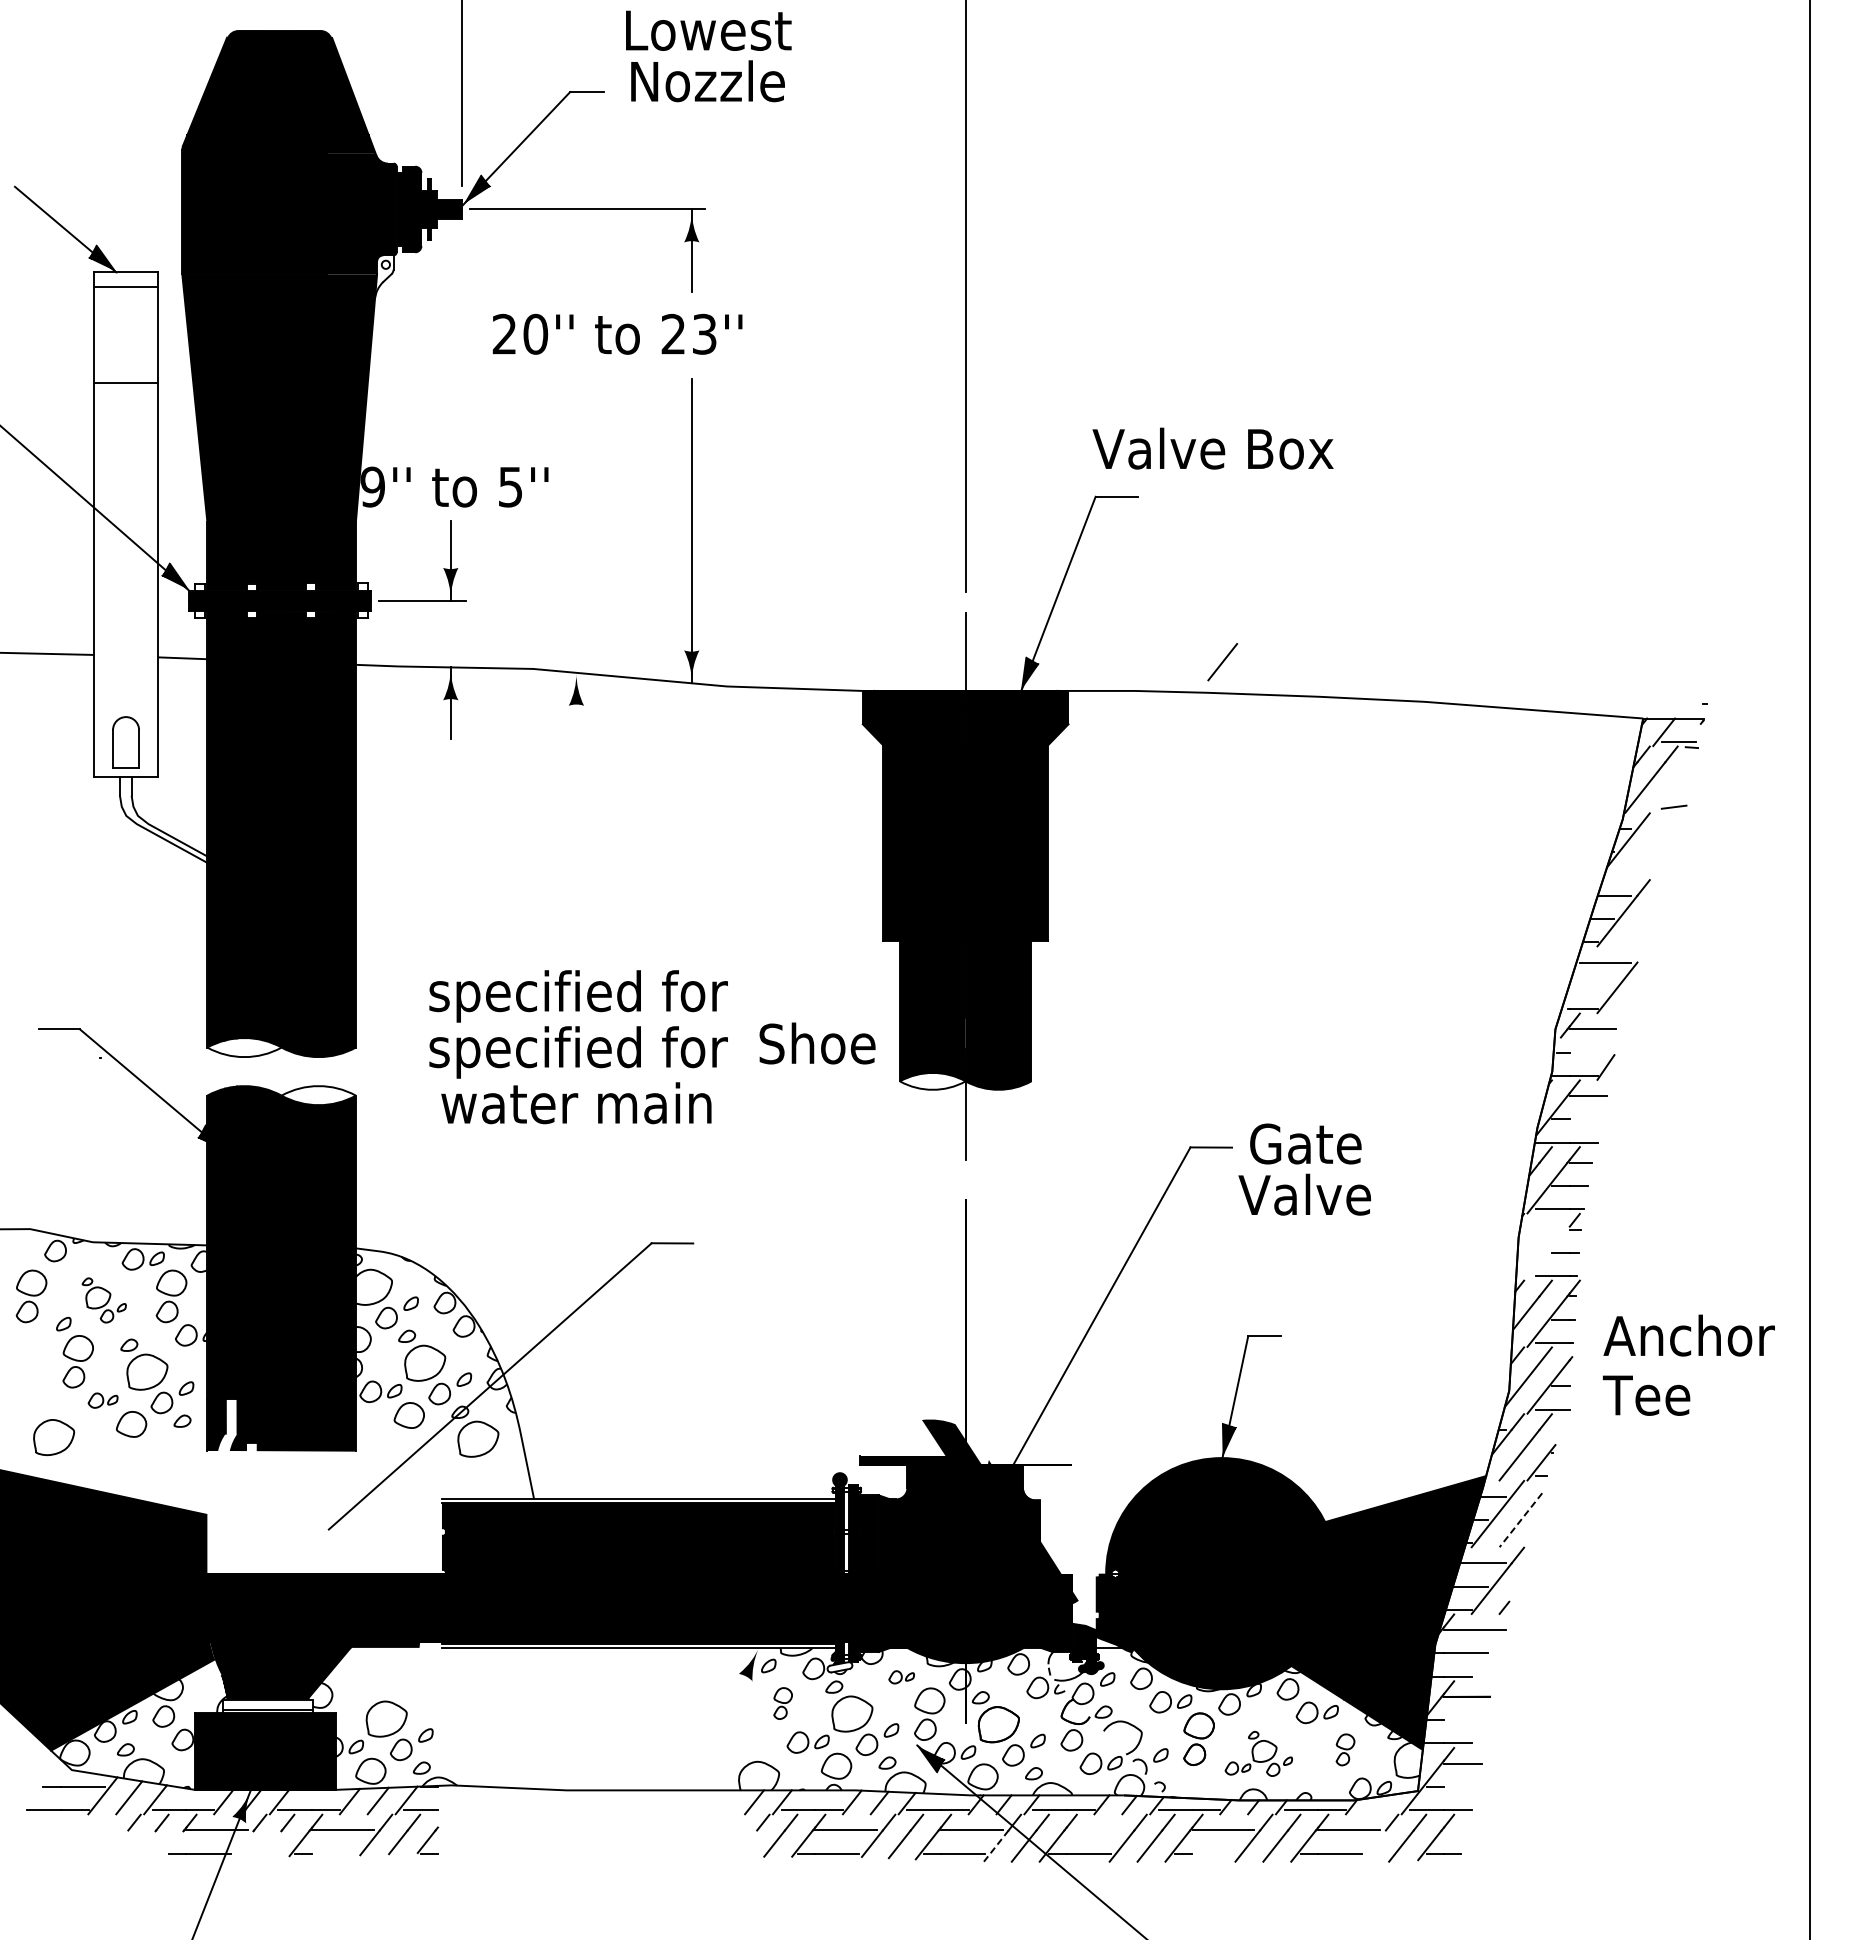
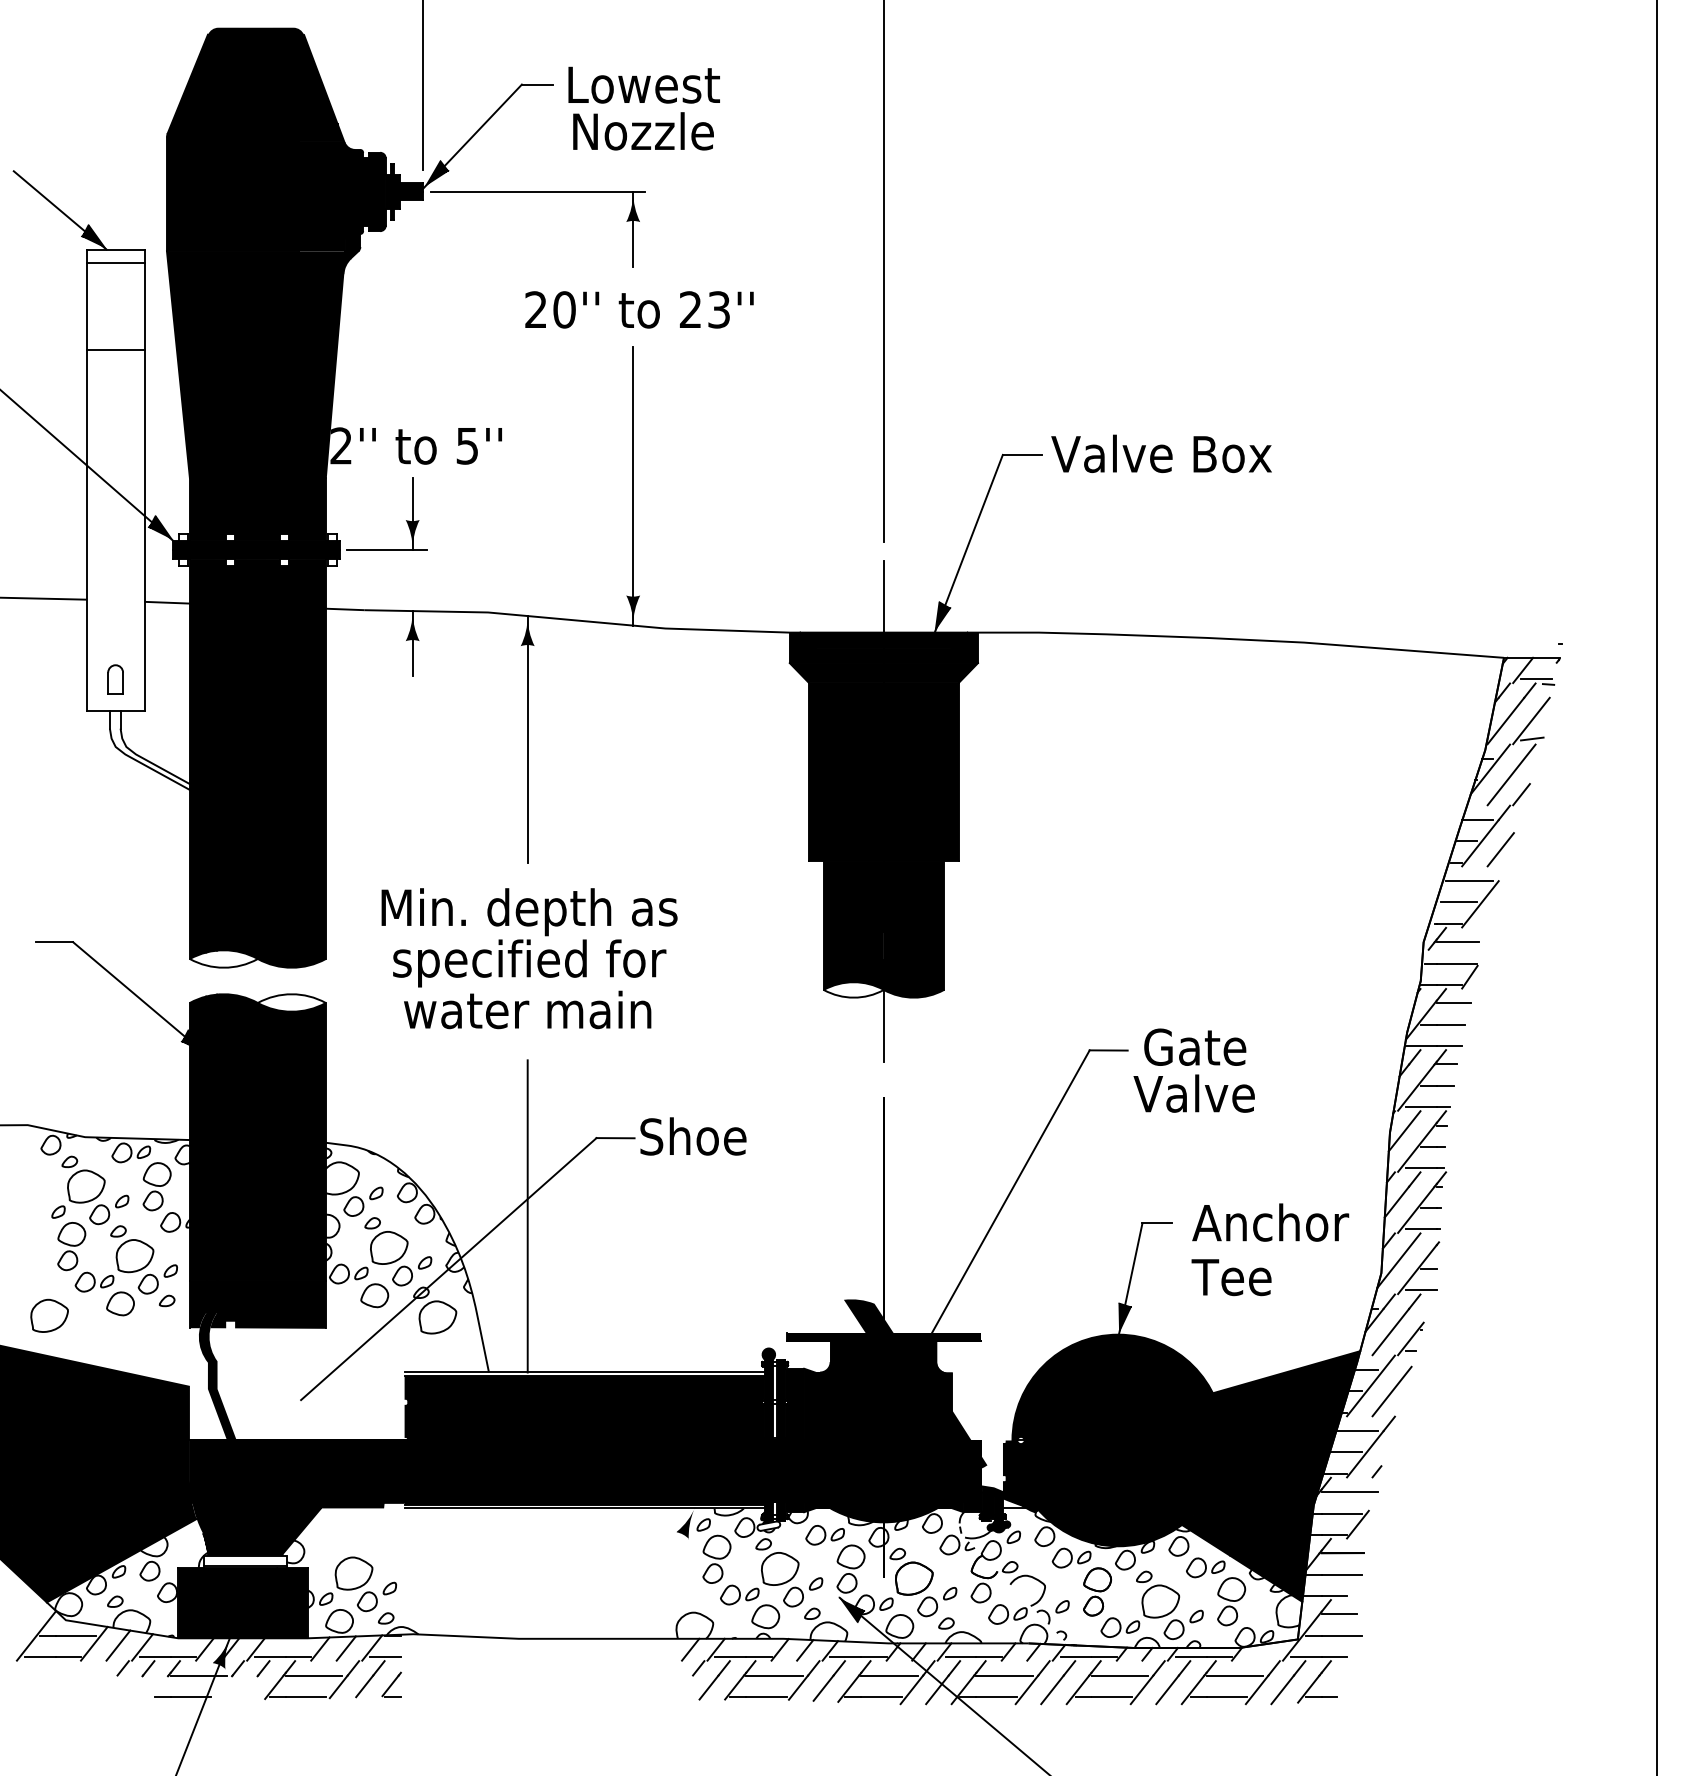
text: (708, 56) -> (643, 108), moved
fill: (383, 277) -> (351, 254), added
text: (617, 333) -> (639, 309), moved
text: (1212, 448) -> (1161, 453), moved
text: (372, 486) -> (341, 445), 9'' -> 2''
line: (1222, 662) -> (1500, 850), moved
part: (126, 742) -> (115, 679), size x0.62
line: (1673, 787) -> (1531, 720), added
line: (576, 807) -> (527, 739), added
line: (1651, 846) -> (1511, 774), added
line: (1662, 867) -> (1521, 794), added
line: (1594, 985) -> (1459, 902), added
text: (578, 996) -> (529, 912), specified for -> Min. depth as
text: (817, 1043) -> (693, 1136), moved
line: (1591, 1052) -> (1456, 963), added
line: (1584, 1119) -> (1450, 1024), added
line: (1534, 1235) -> (1404, 1130), added
line: (1548, 1253) -> (1417, 1147), added
part: (31, 1296) -> (28, 1186), removed
part: (104, 1300) -> (95, 1190), size x1.67
line: (576, 1328) -> (527, 1216), added
text: (1688, 1364) -> (1269, 1249), moved
part: (102, 1400) -> (93, 1281), size x1.43
fill: (1018, 1460) -> (932, 1336), added
fill: (237, 1486) -> (217, 1360), added
line: (1520, 1520) -> (1391, 1391), dashed -> solid
line: (1483, 1665) -> (1357, 1524), added
part: (901, 1677) -> (825, 1535), size x1.67
part: (782, 1703) -> (716, 1559), size x1.67
line: (1466, 1720) -> (1342, 1574), added
part: (1345, 1749) -> (1231, 1601), size x1.67
part: (1258, 1753) -> (1151, 1605), size x1.67
line: (1466, 1786) -> (1342, 1635), added
line: (39, 1787) -> (36, 1636), added
line: (1097, 1830) -> (1004, 1675), added
line: (1373, 1845) -> (1257, 1689), added
line: (996, 1846) -> (912, 1690), dashed -> solid
line: (334, 1853) -> (306, 1696), added
line: (1214, 1853) -> (1111, 1696), added

